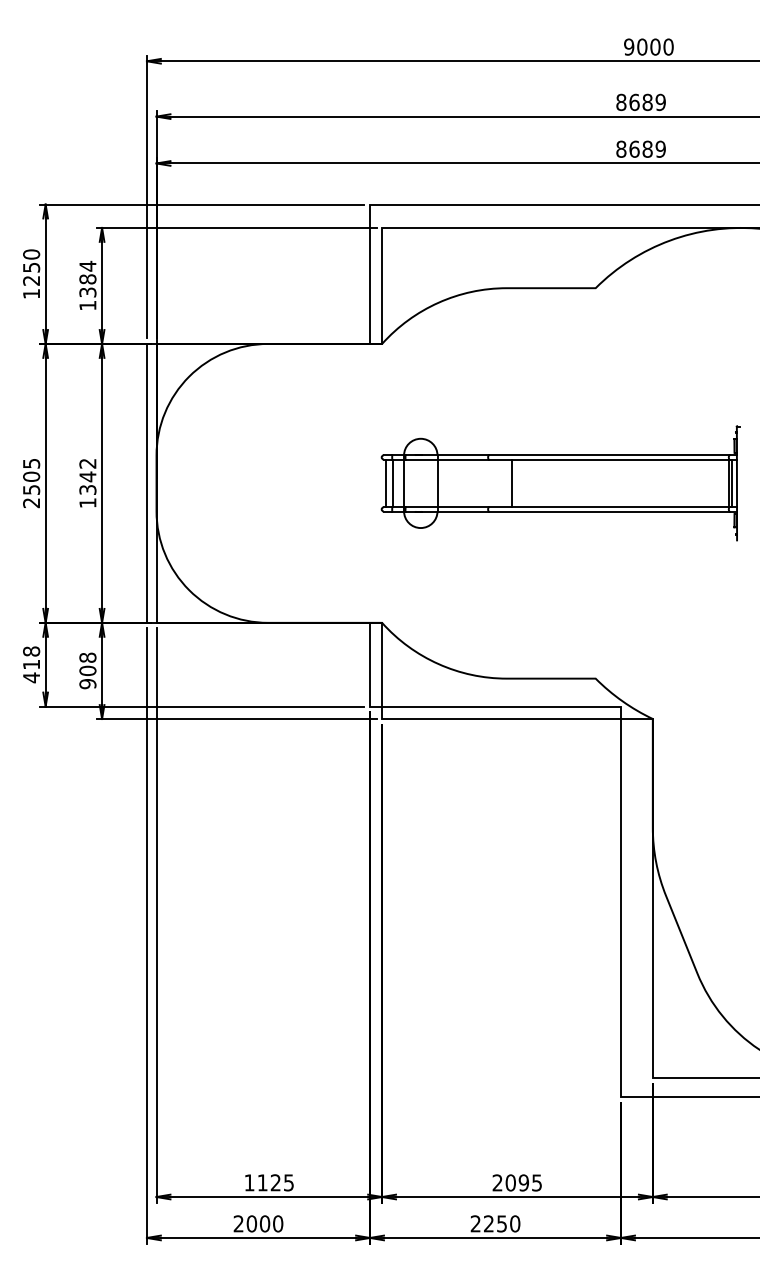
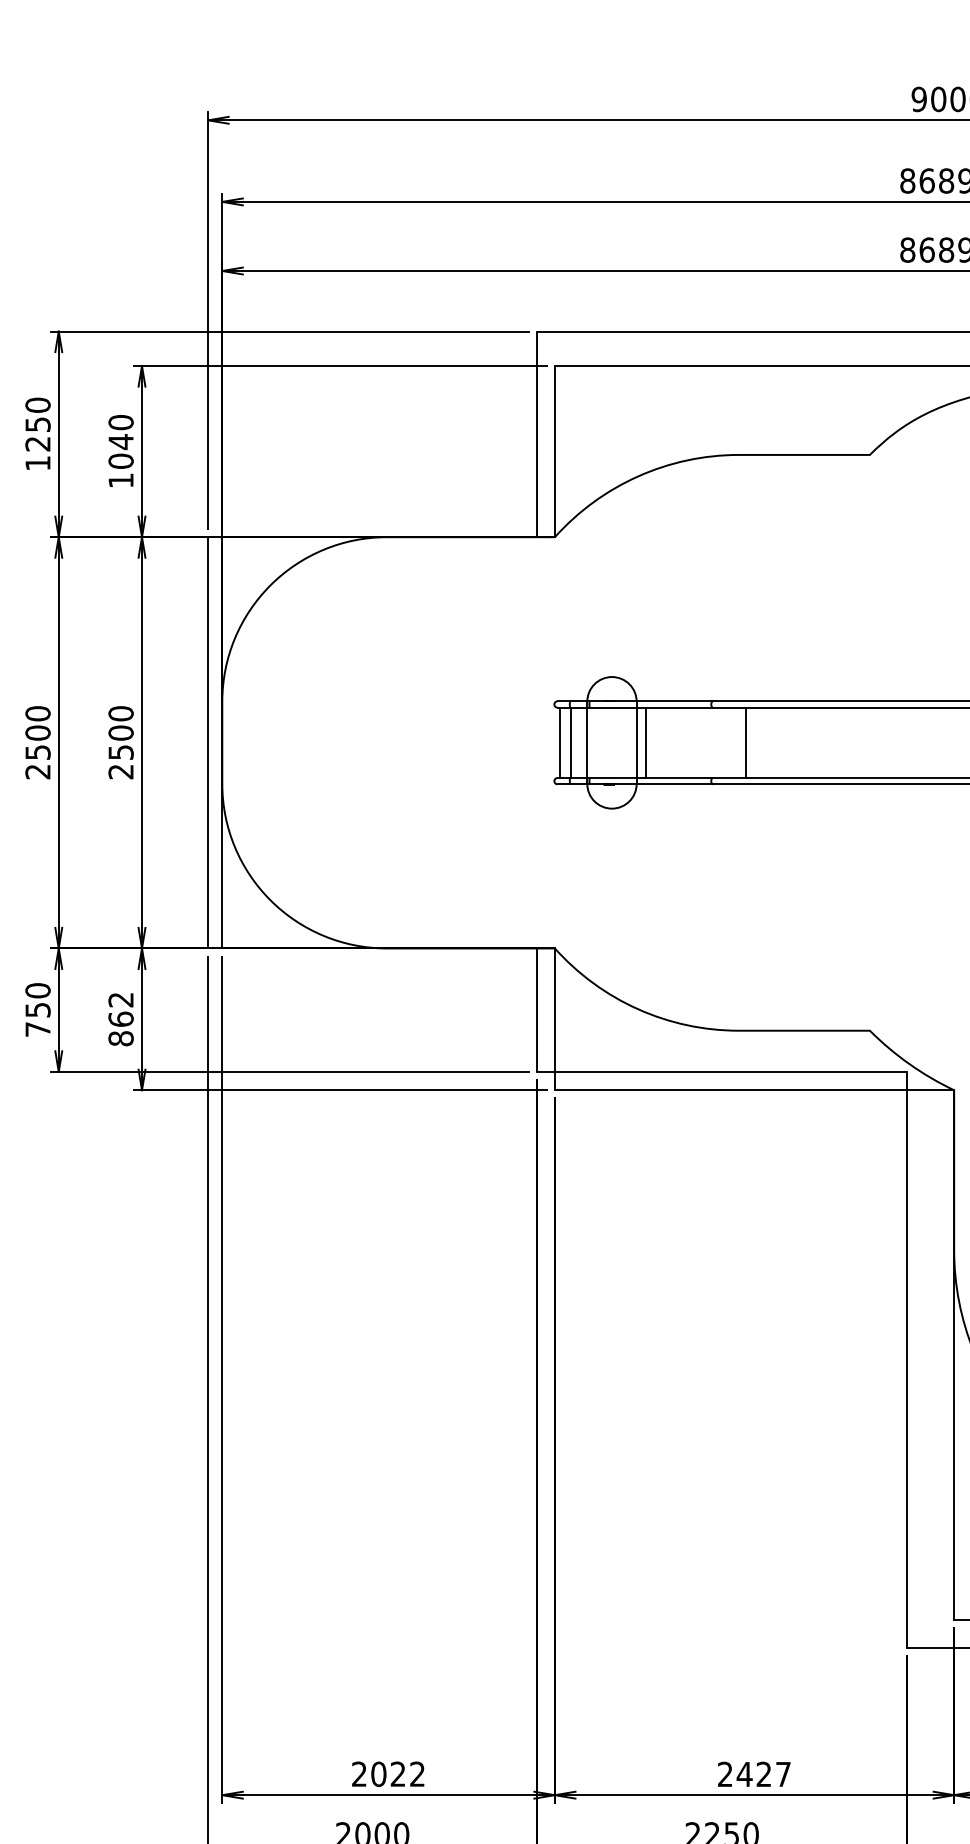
text: (87, 278) -> (120, 440), 1384 -> 1040
text: (31, 463) -> (37, 713), 2505 -> 2500
text: (87, 483) -> (120, 742), 1342 -> 2500
line: (443, 483) -> (645, 742), added
text: (31, 664) -> (37, 1009), 418 -> 750
text: (87, 670) -> (120, 1018), 908 -> 862
text: (268, 1182) -> (387, 1773), 1125 -> 2022
text: (523, 1182) -> (763, 1773), 2095 -> 2427

